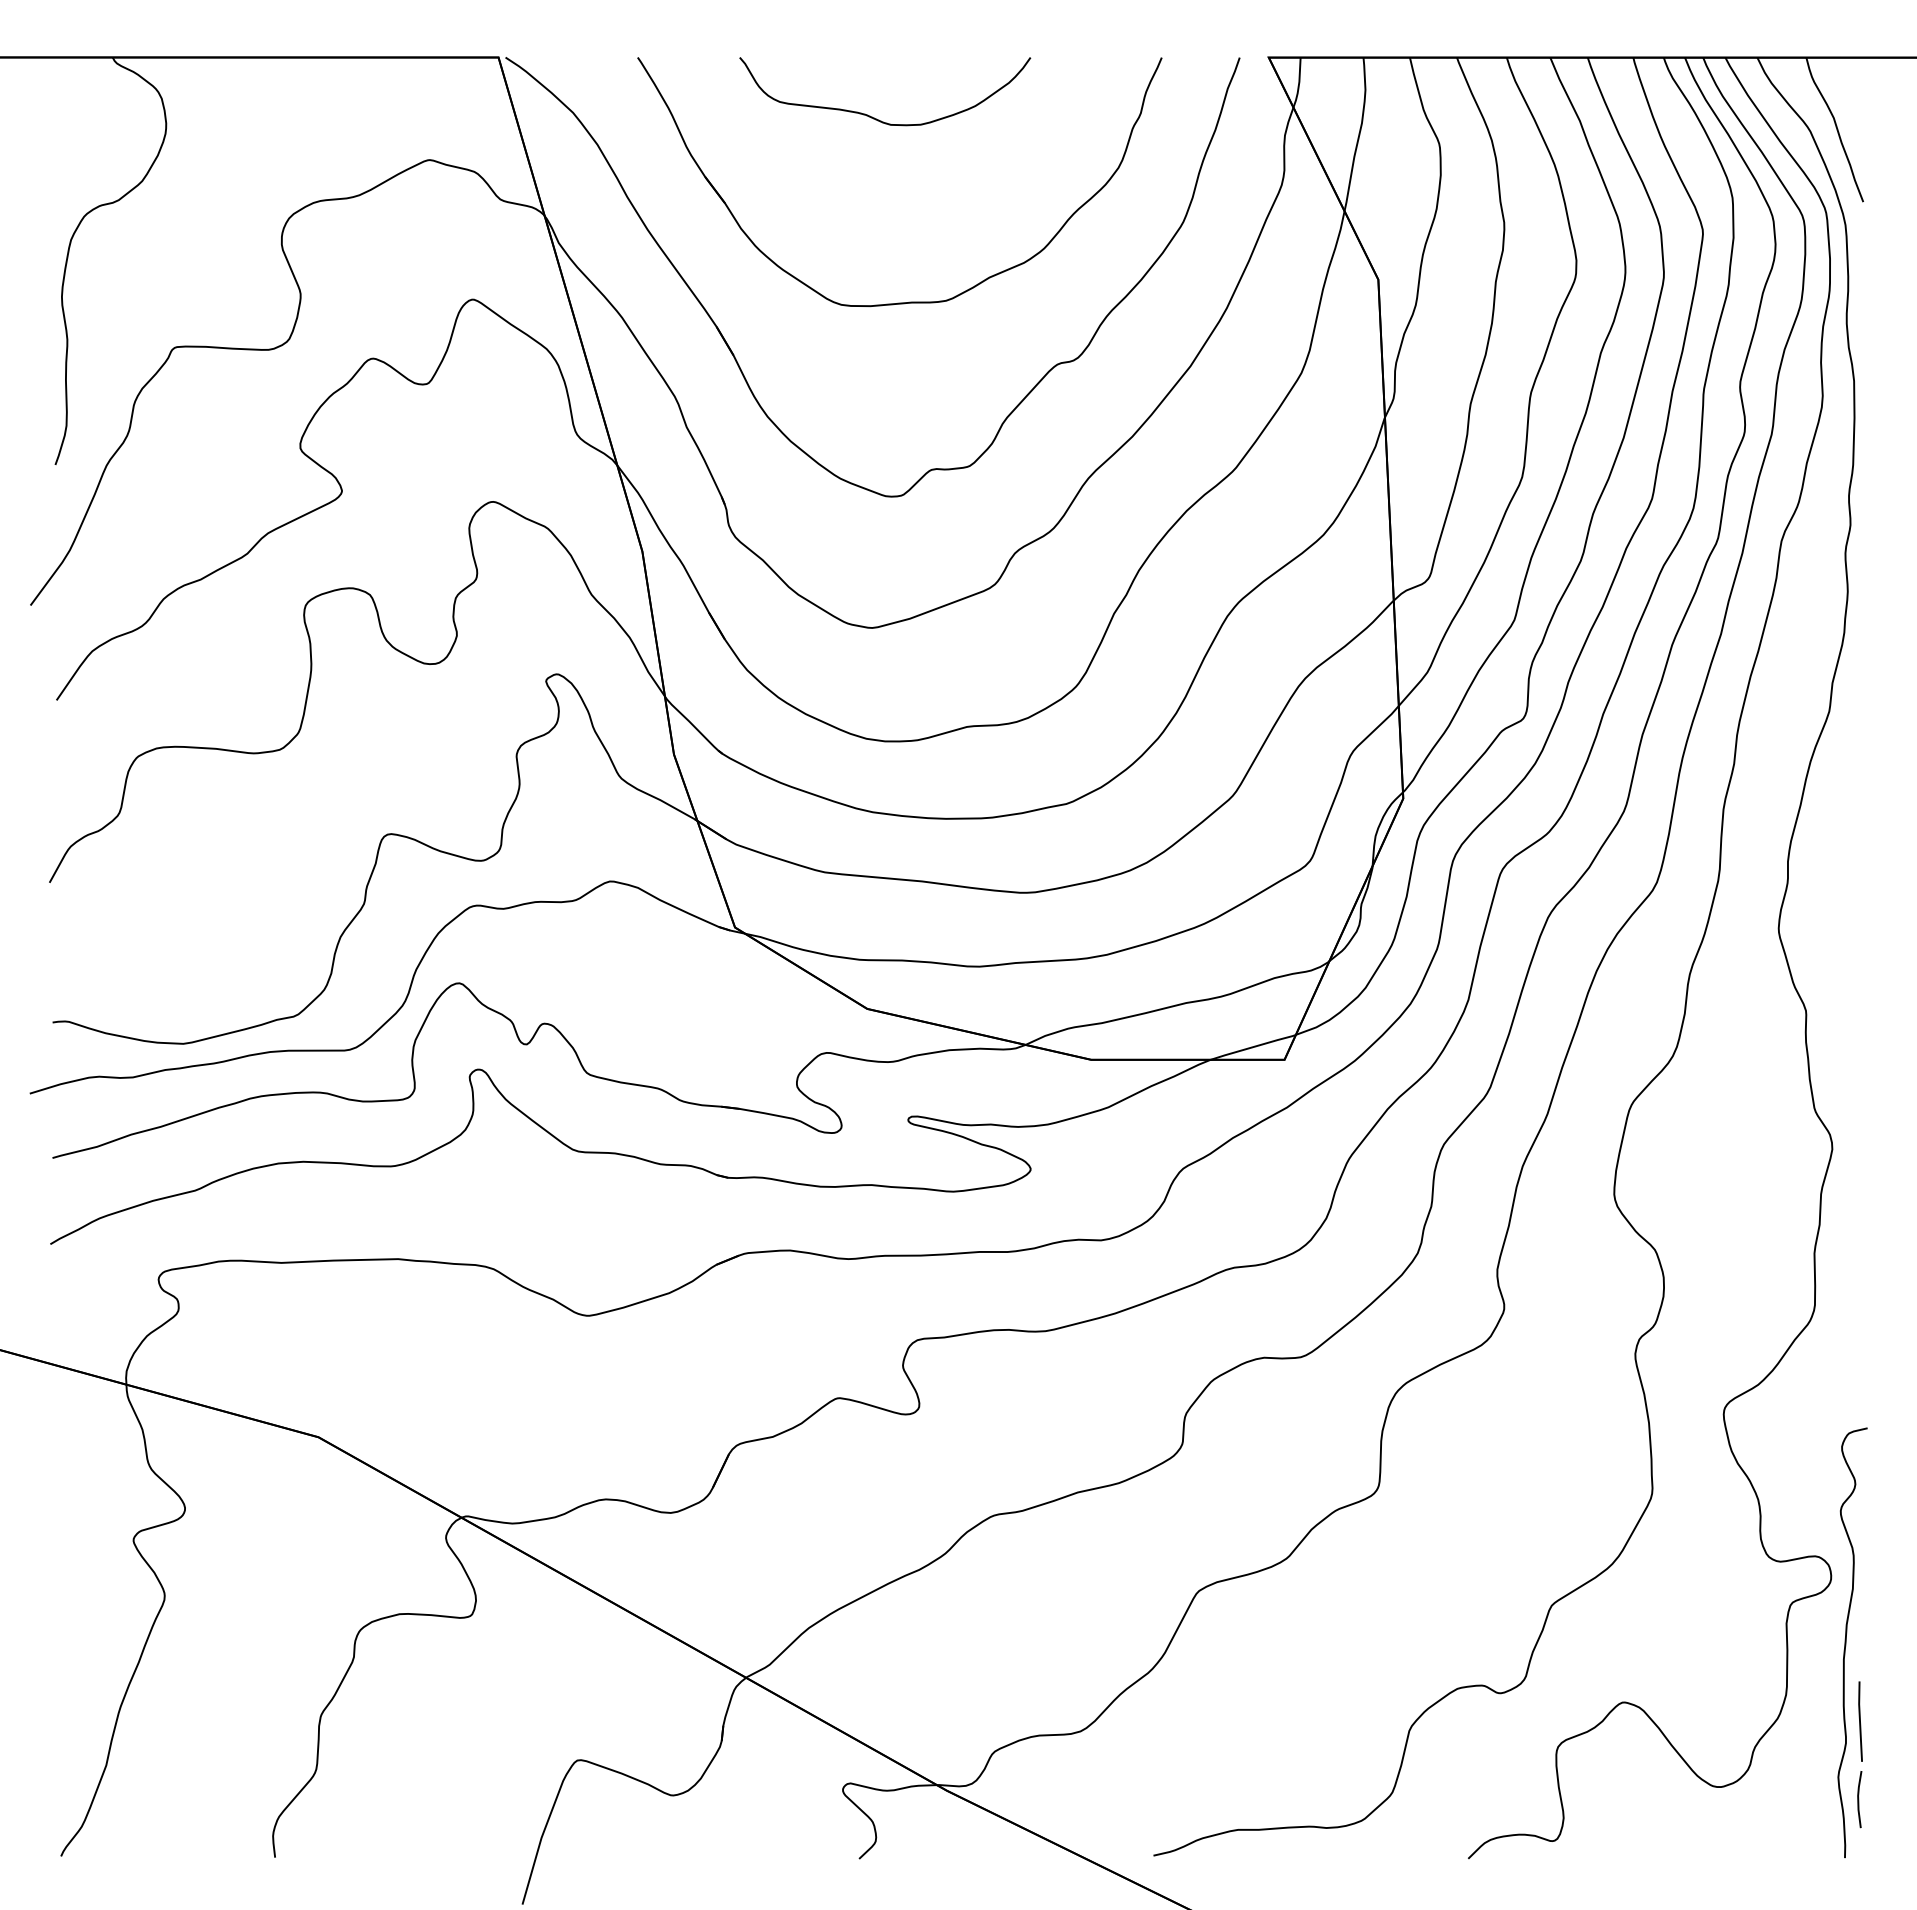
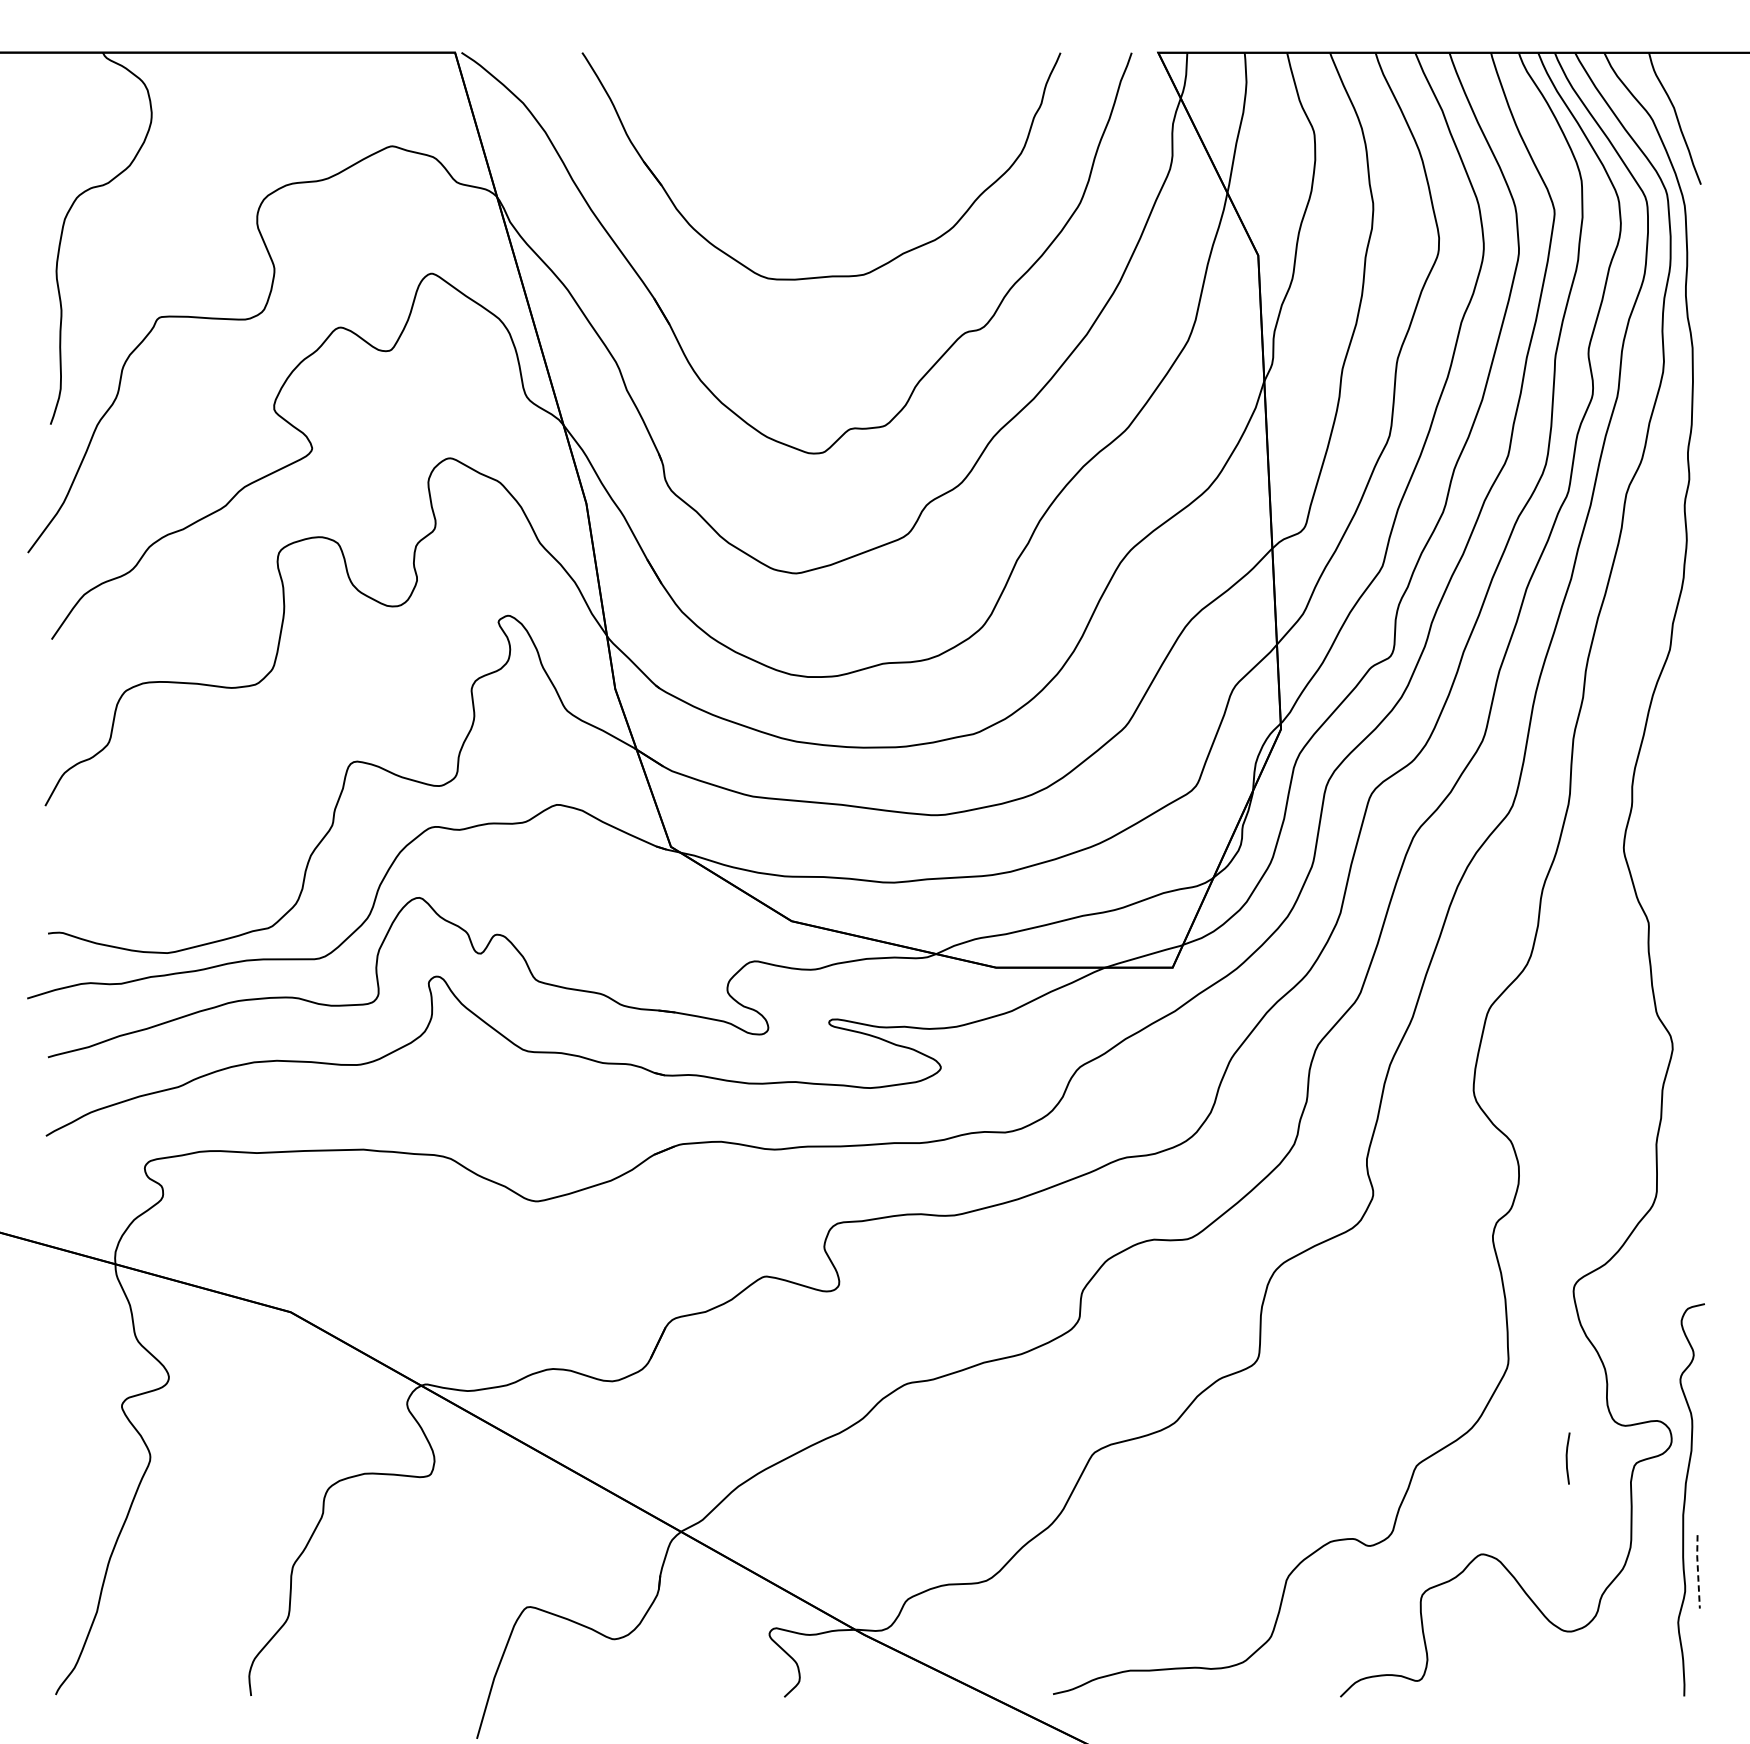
curve: (872, 116) -> (796, 106), removed
line: (1860, 1721) -> (1698, 1571), solid -> dashed
line: (1859, 1799) -> (1567, 1458), moved

